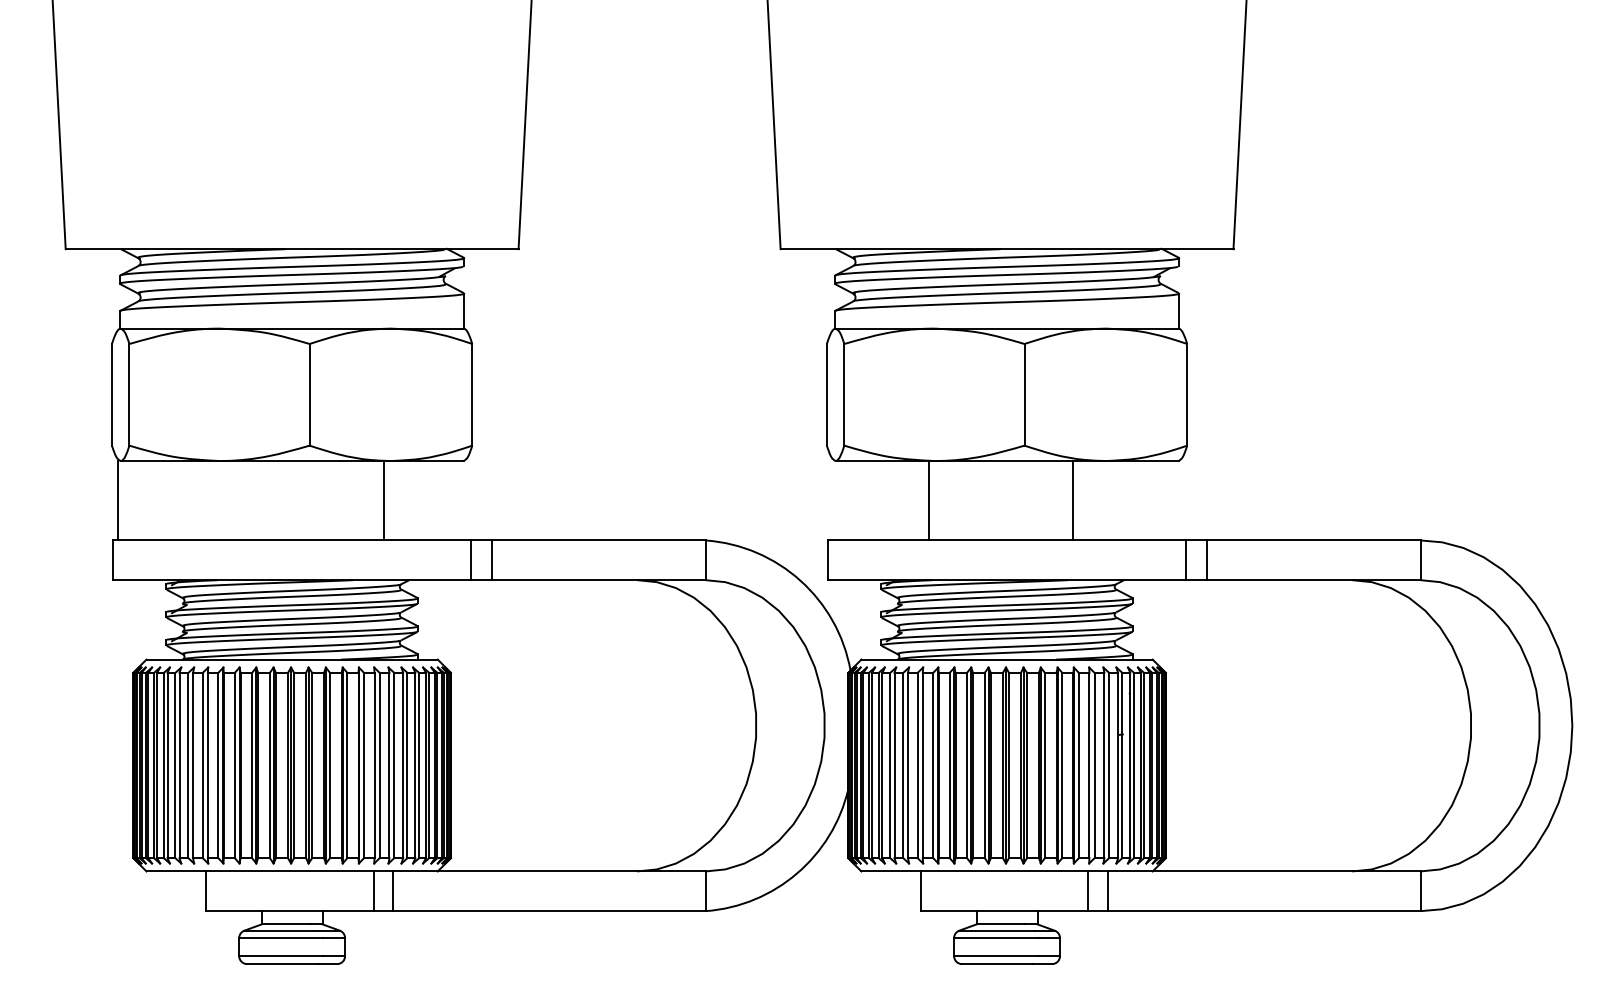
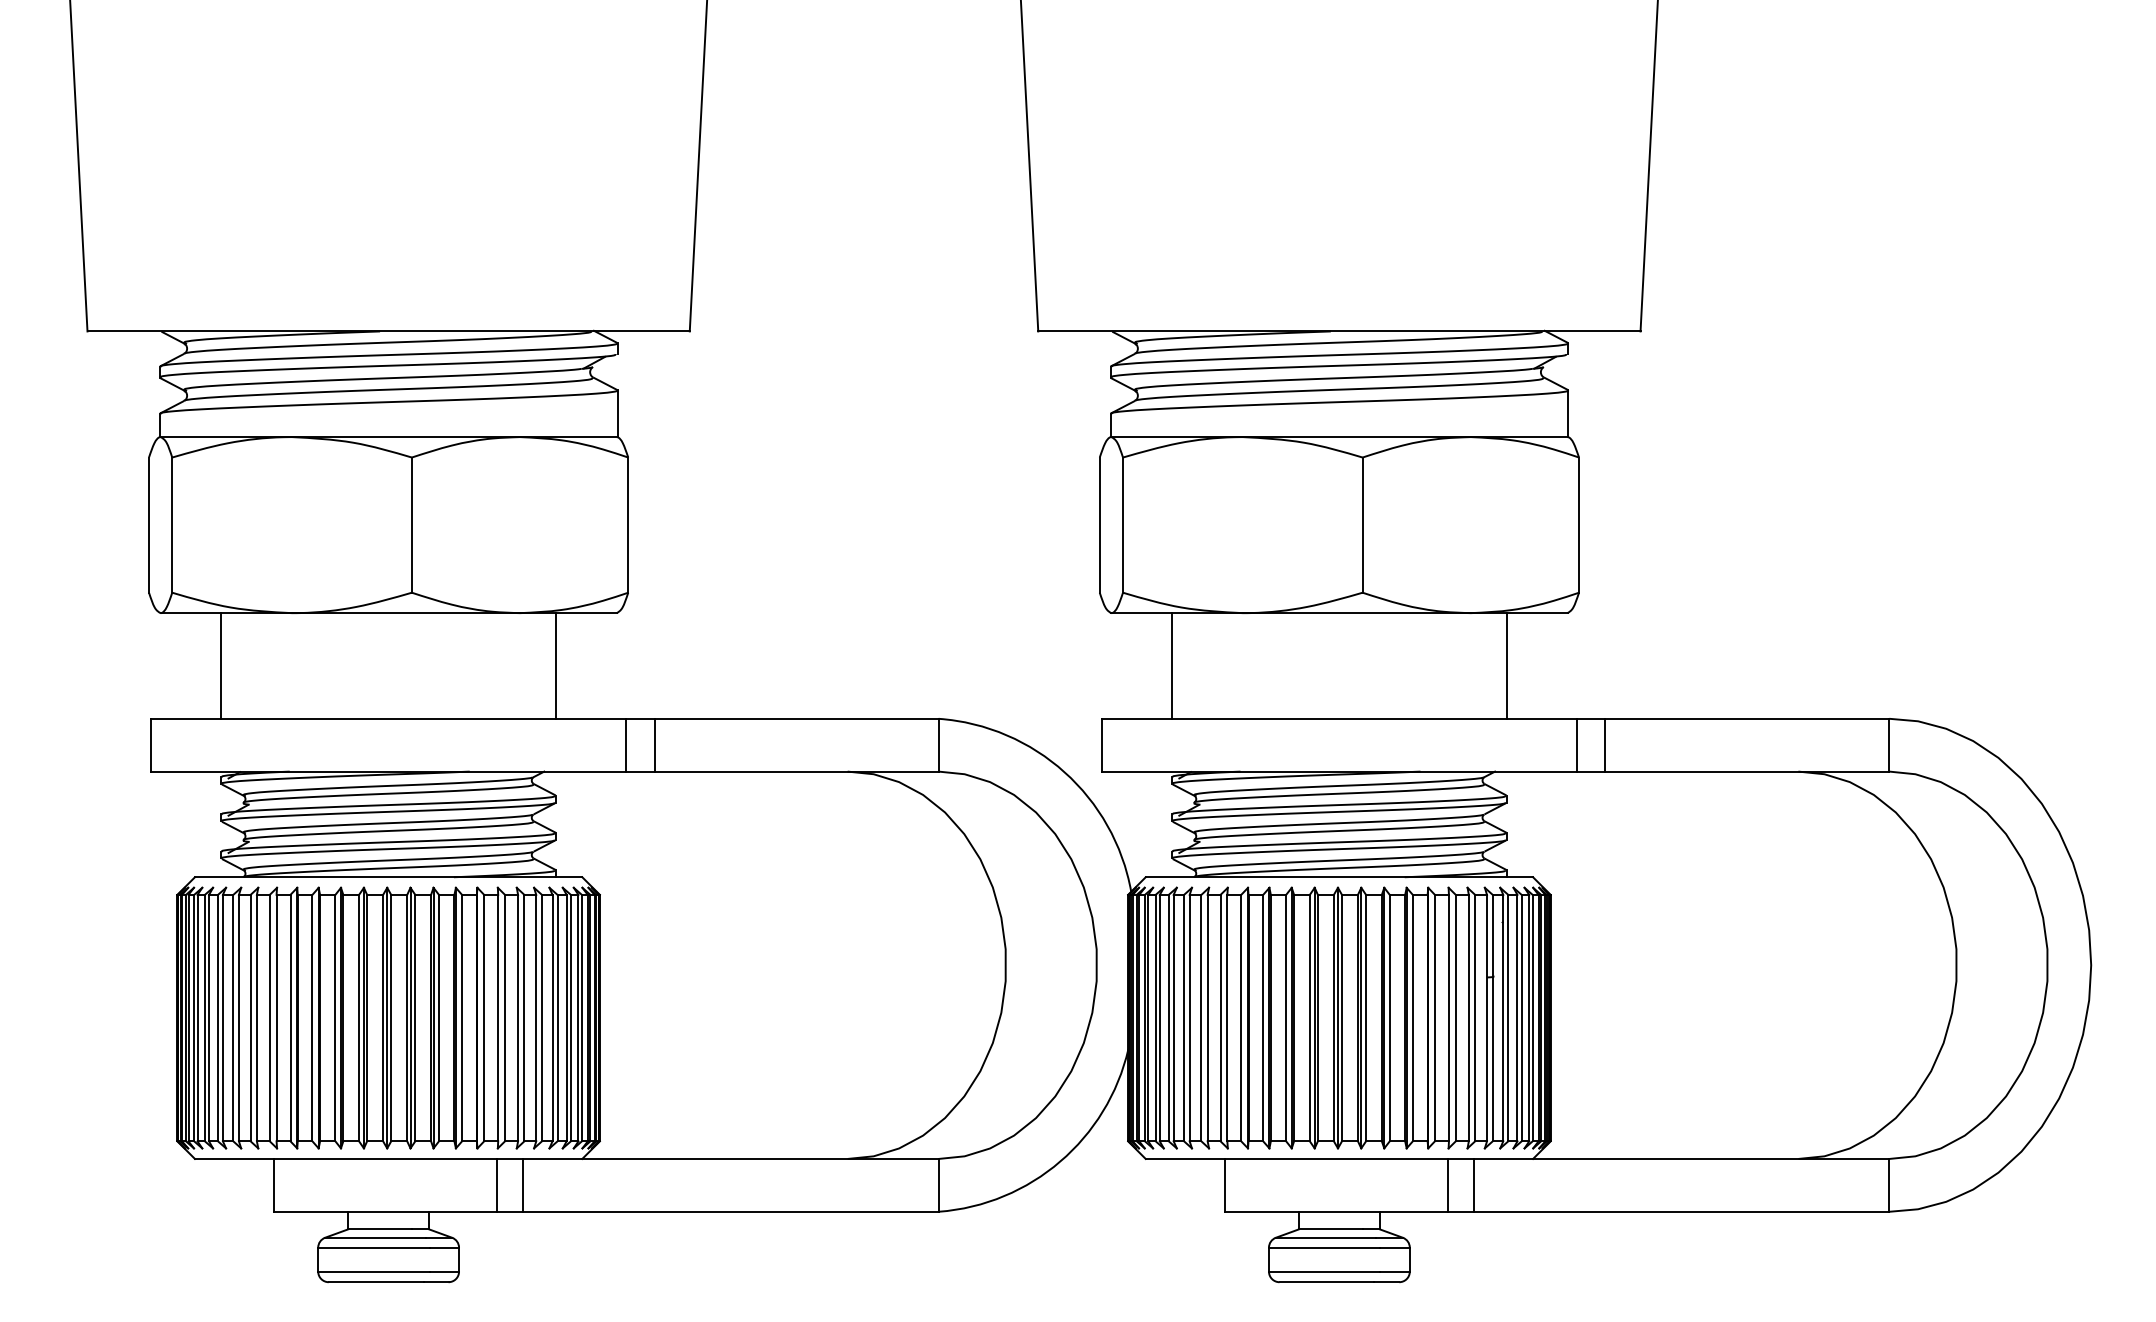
line: (118, 500) -> (221, 665), moved
line: (383, 500) -> (555, 665), moved
line: (929, 500) -> (1172, 665), moved
line: (1072, 500) -> (1506, 665), moved

